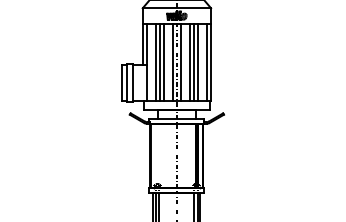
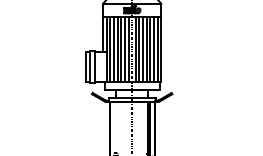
line: (151, 61) -> (110, 49), added
line: (168, 61) -> (125, 49), added
line: (185, 61) -> (139, 49), added
line: (202, 61) -> (153, 49), added

